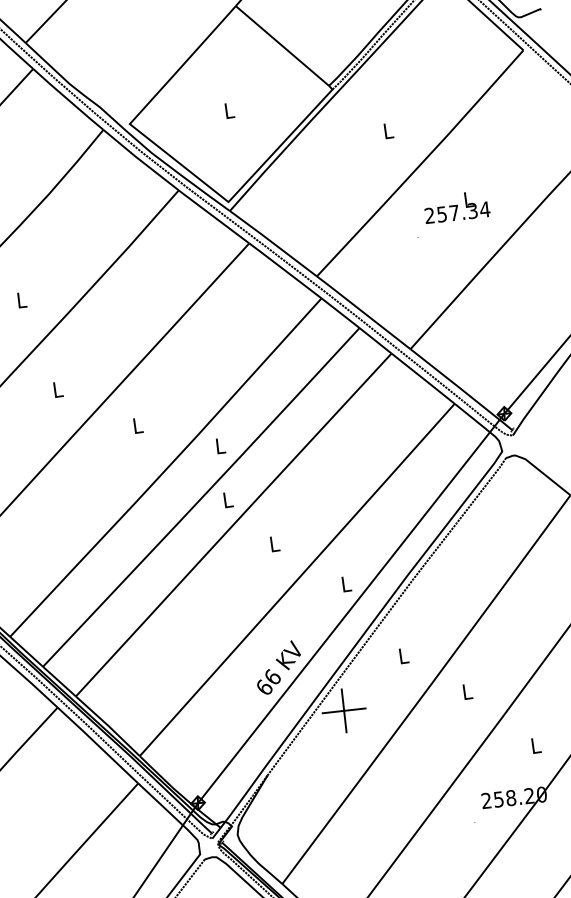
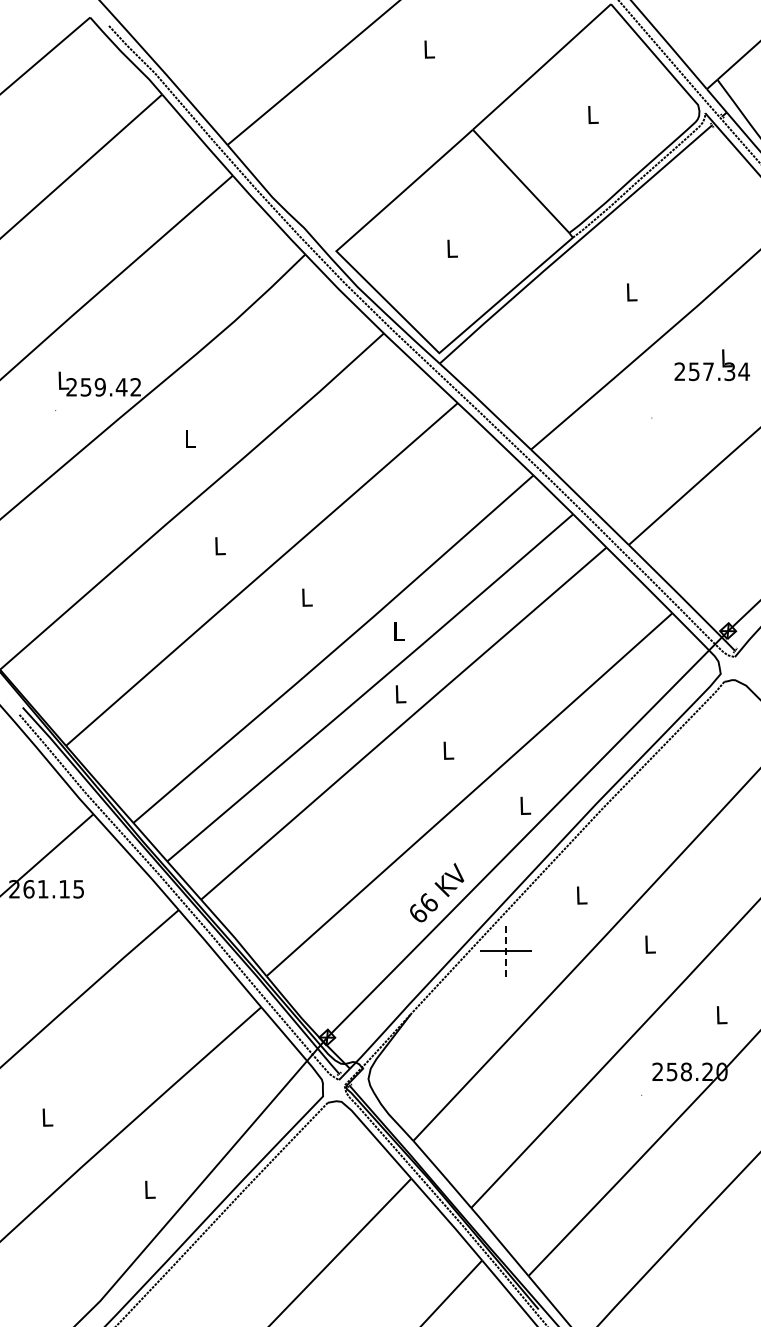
text: (456, 207) -> (711, 365), moved
line: (344, 710) -> (506, 950), solid -> dashed

